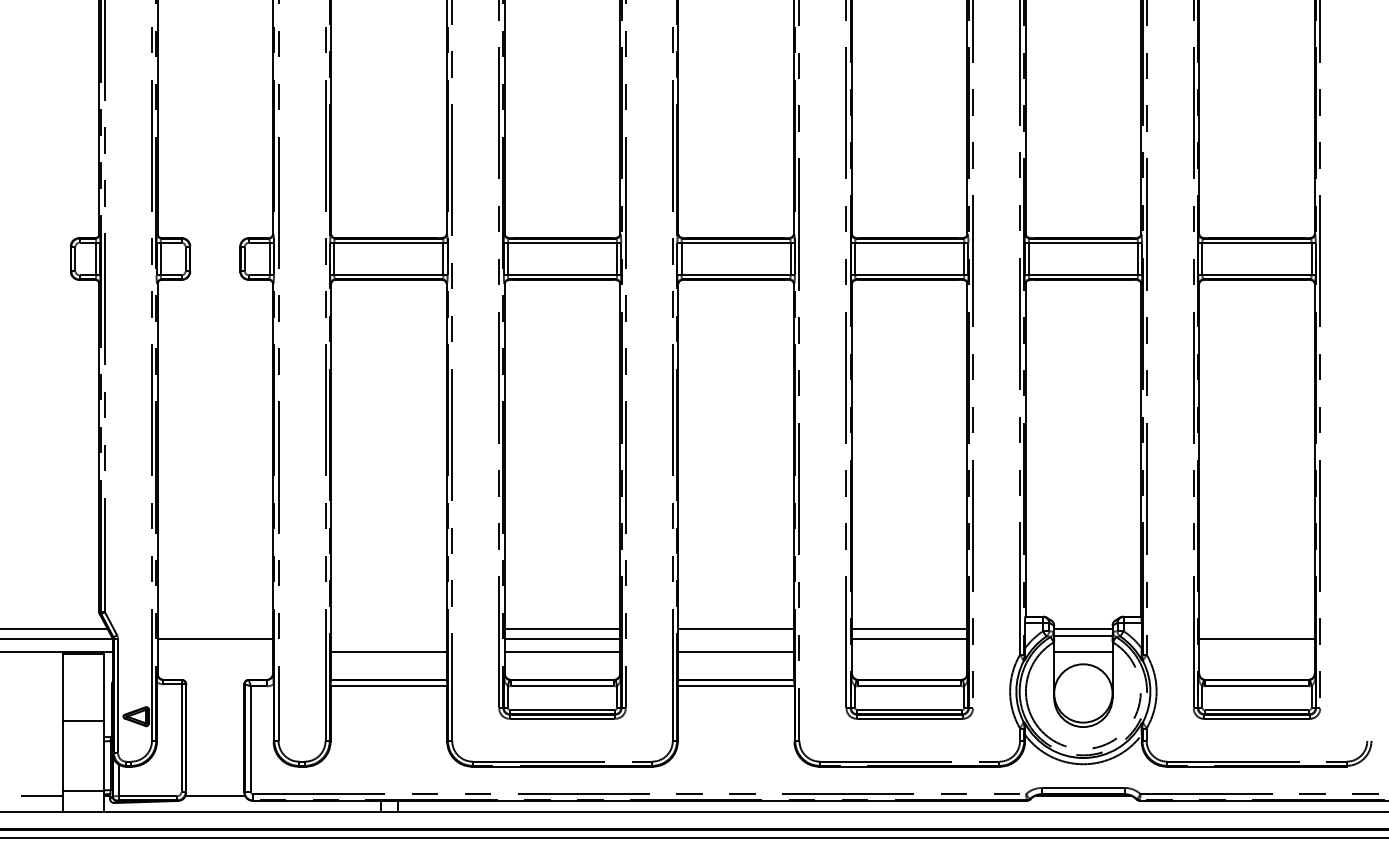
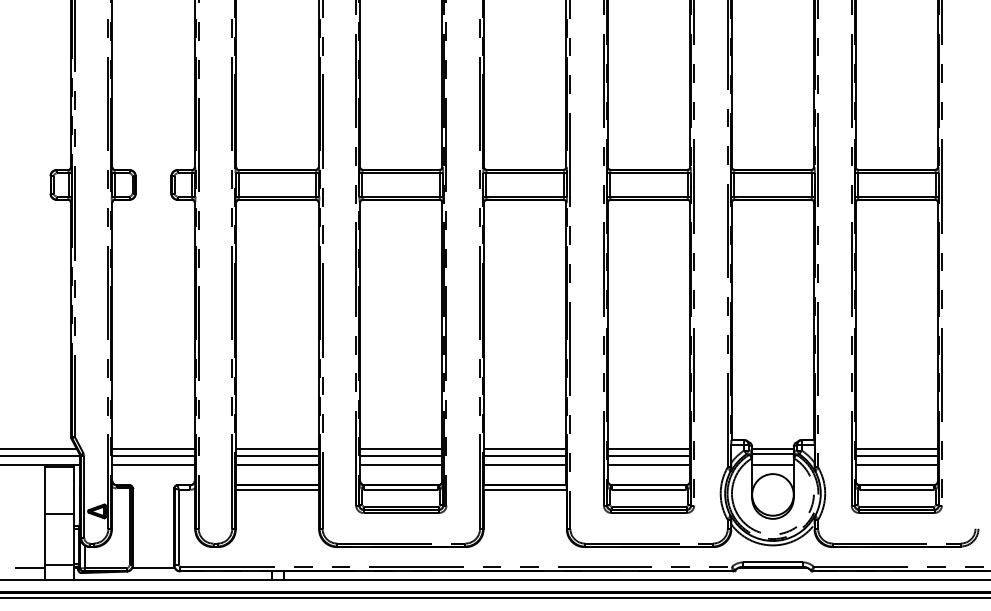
line: (214, 629) -> (153, 449), added
line: (388, 629) -> (277, 449), added
line: (1256, 629) -> (896, 449), added
line: (388, 639) -> (277, 456), added
line: (735, 639) -> (524, 456), added
line: (214, 651) -> (153, 464), added
line: (909, 651) -> (648, 464), added
line: (1256, 651) -> (896, 464), added

